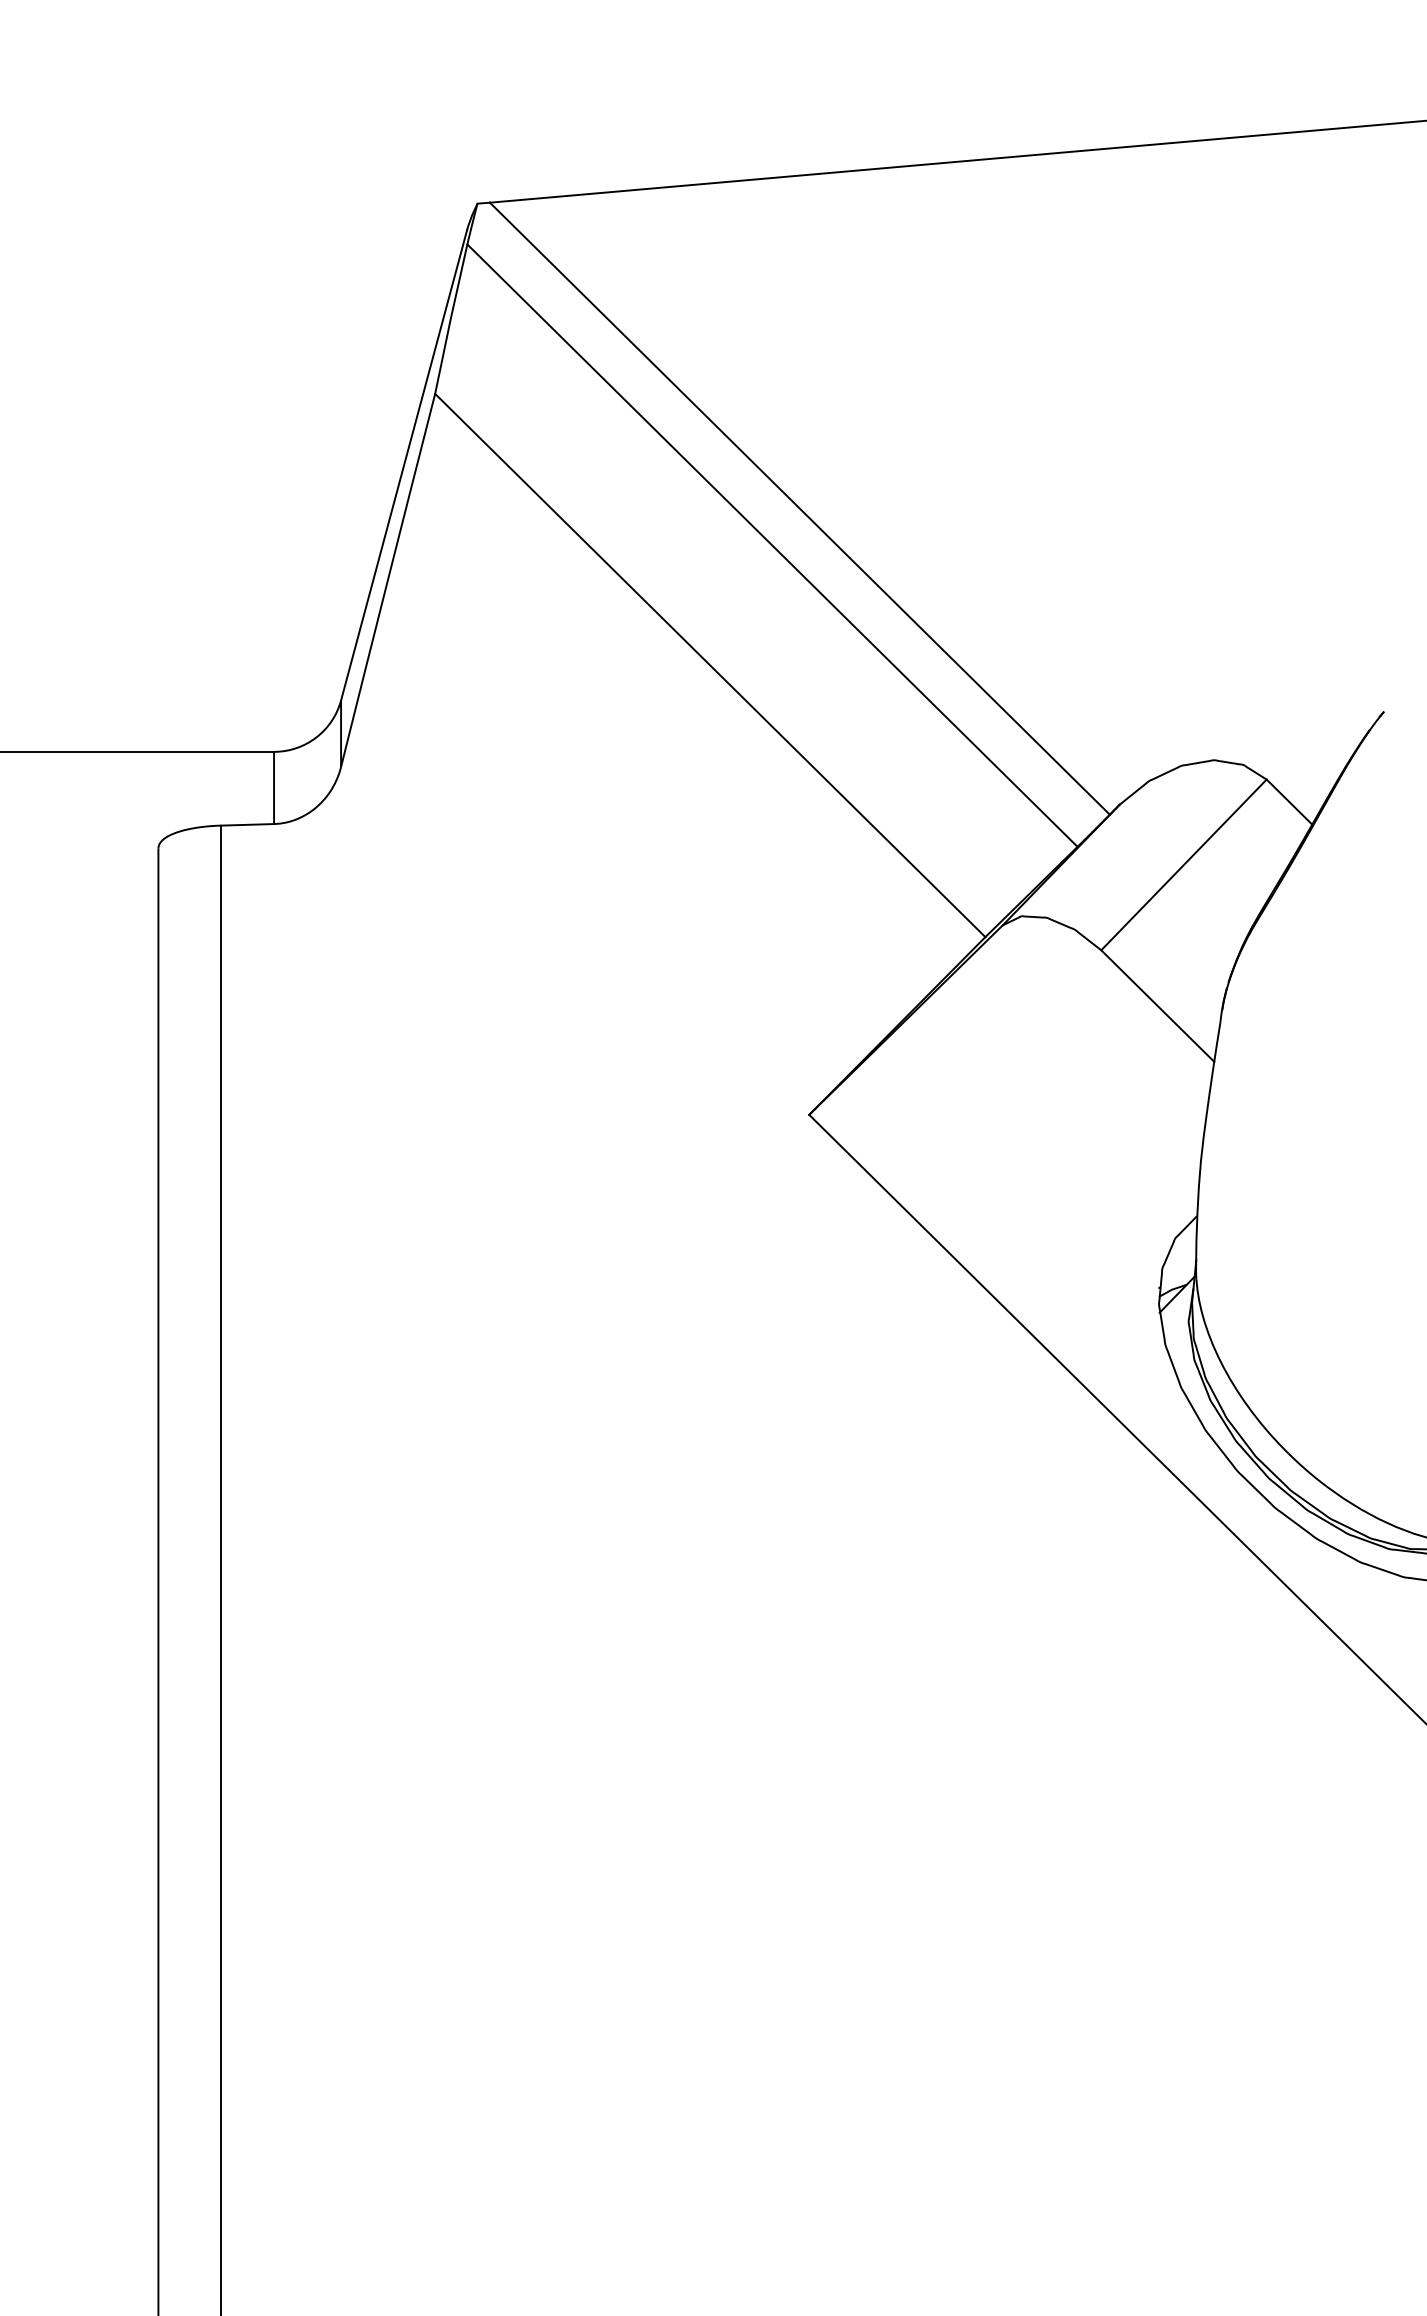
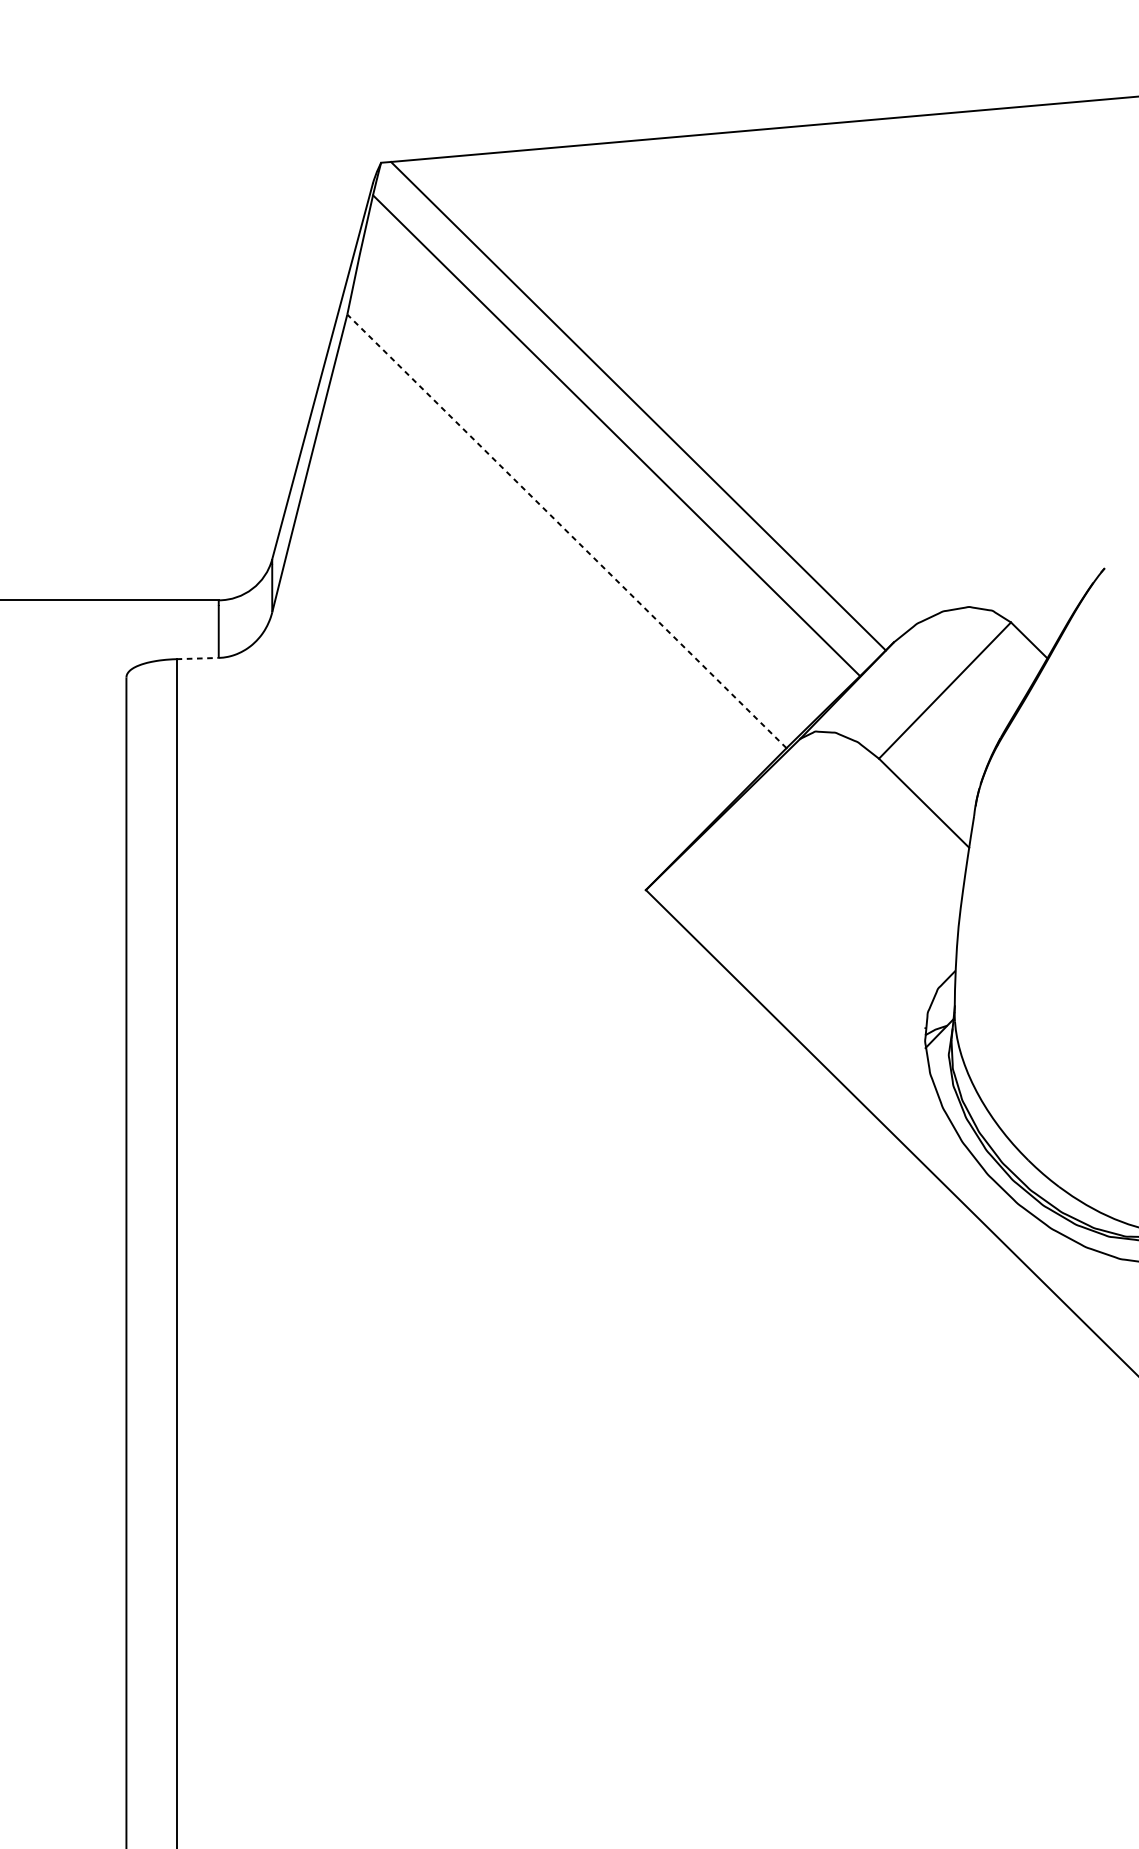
line: (710, 665) -> (567, 531), solid -> dashed
line: (248, 824) -> (198, 658), solid -> dashed

